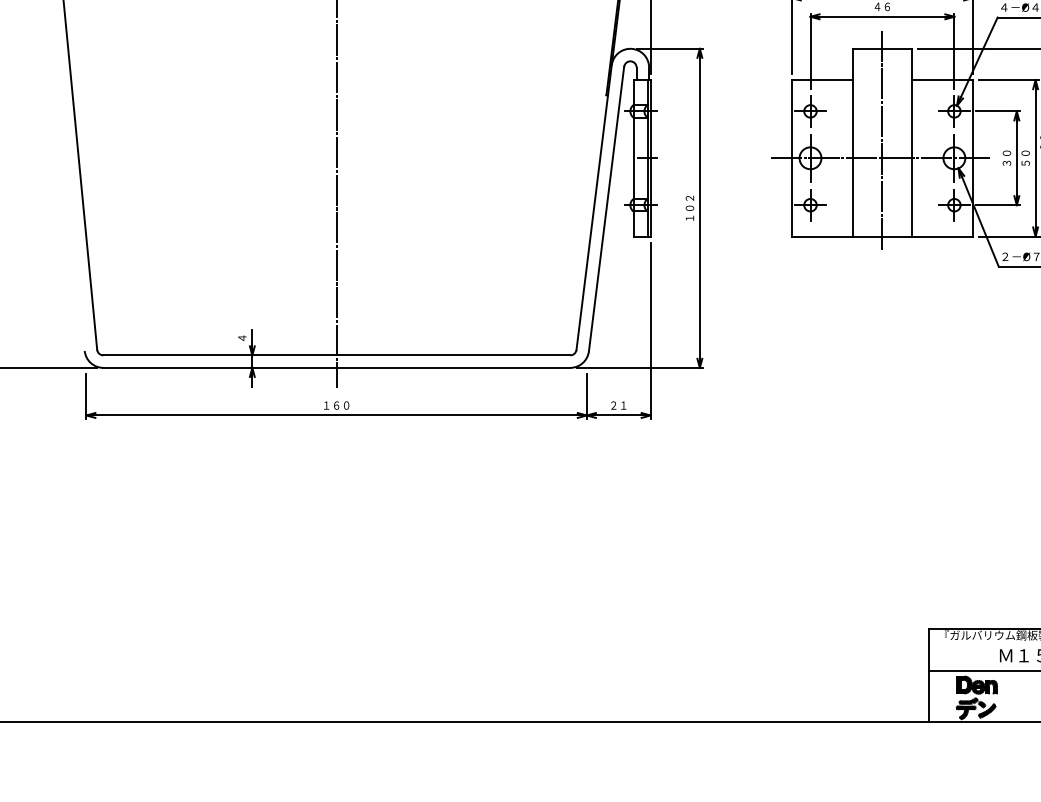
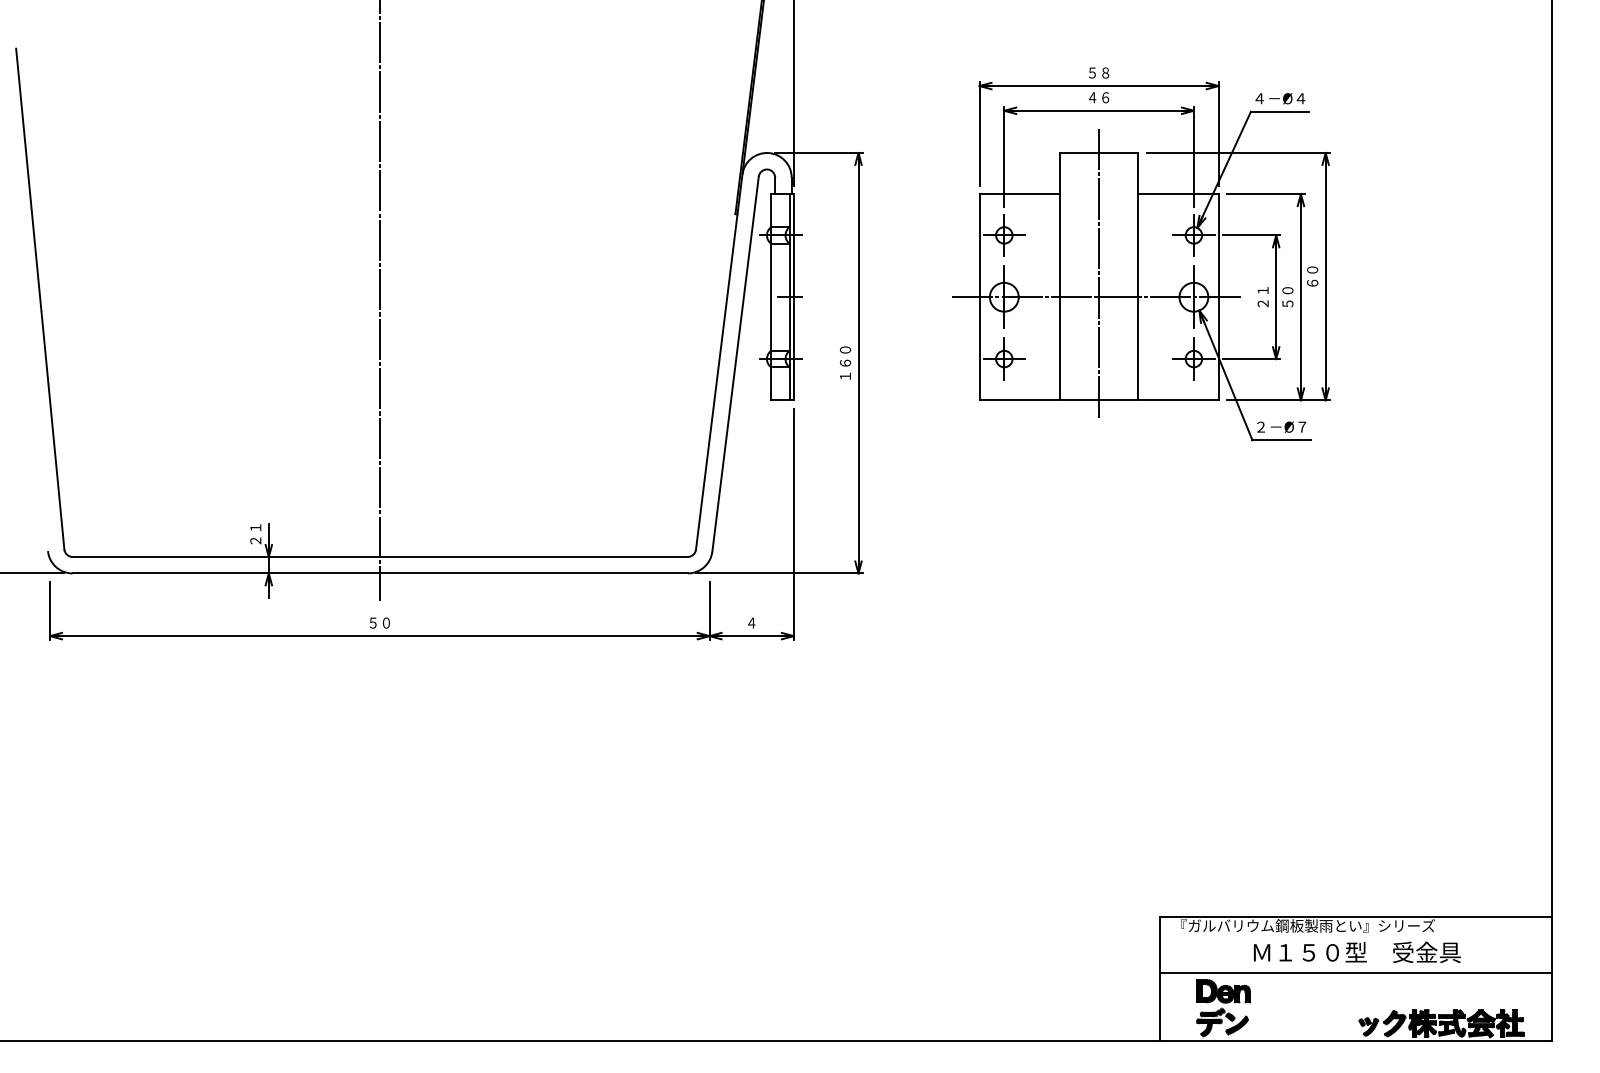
text: (1006, 158) -> (1262, 297), ３０ -> ２１
text: (689, 203) -> (845, 356), １０２ -> １６０
text: (242, 338) -> (255, 534), ４ -> ２１
text: (336, 405) -> (379, 622), １６０ -> ５０
text: (618, 405) -> (751, 622), ２１ -> ４

